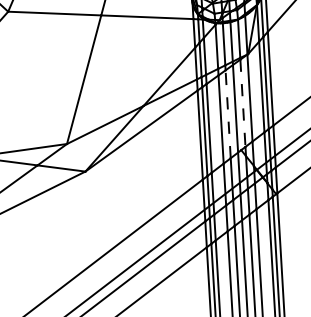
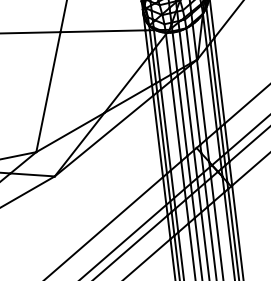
line: (242, 103) -> (195, 105), dashed -> solid
line: (228, 113) -> (182, 115), dashed -> solid

